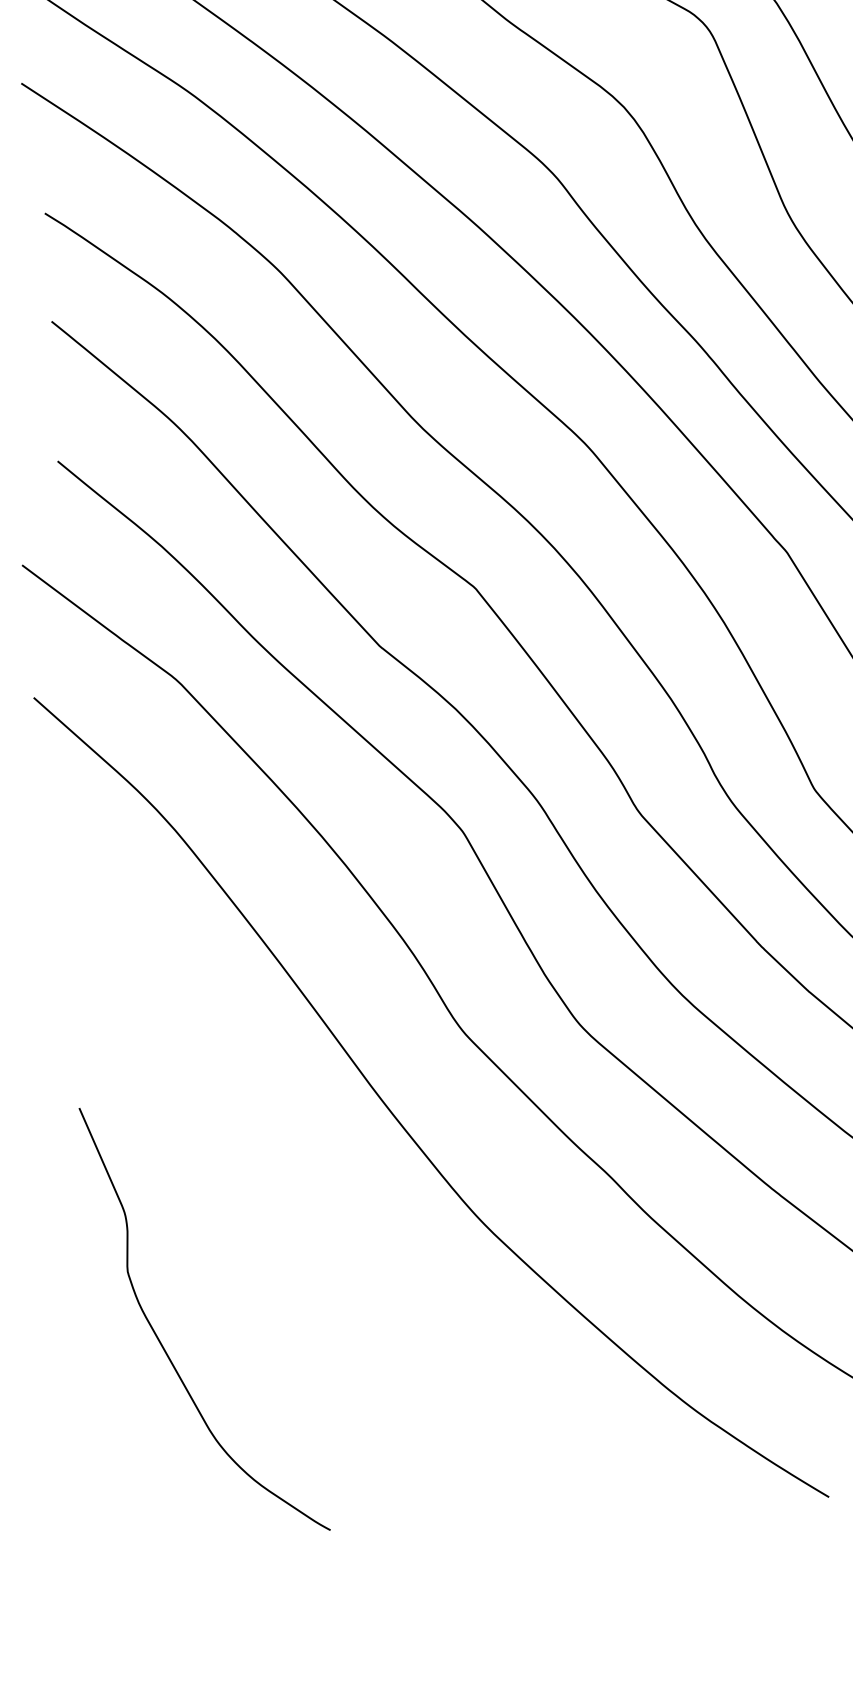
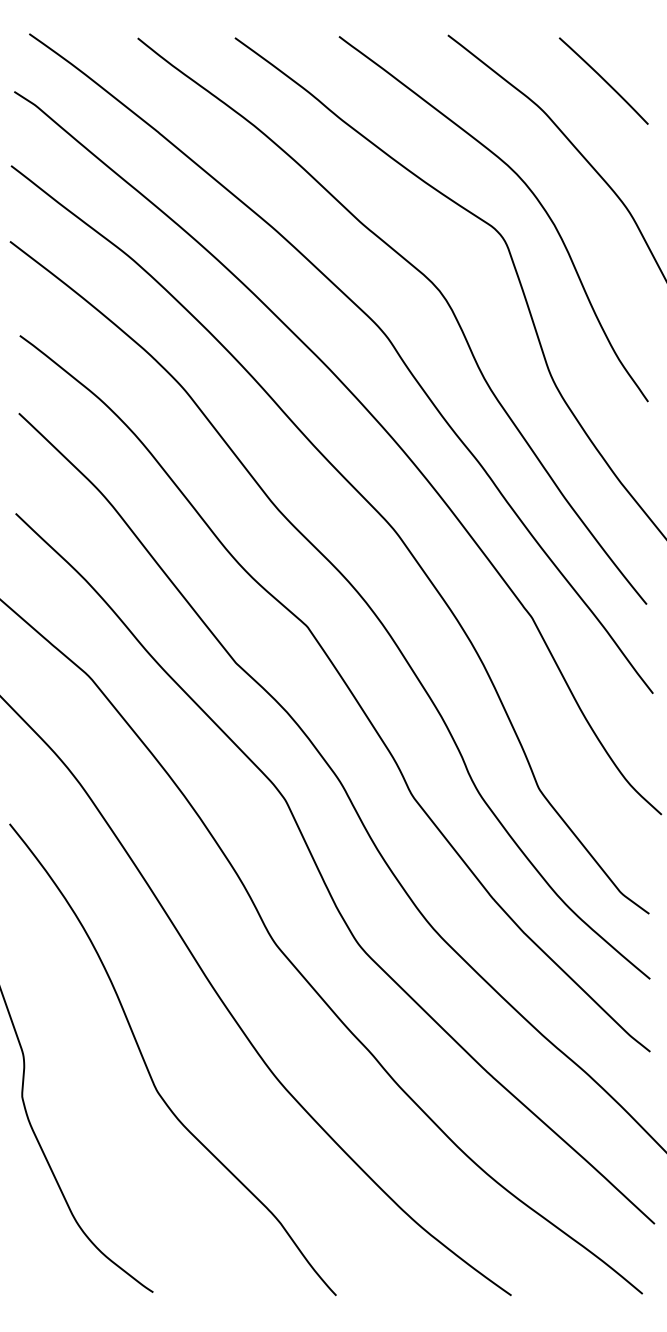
curve: (302, 1221) -> (149, 1070), added

